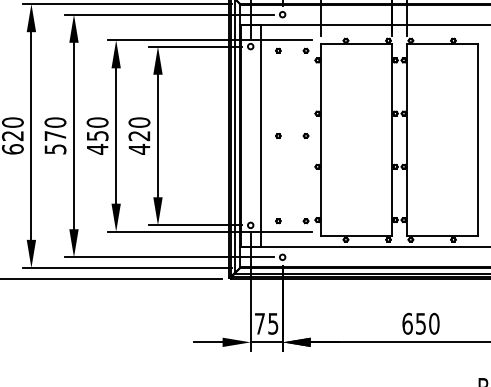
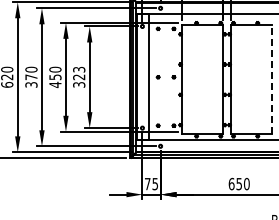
text: (139, 136) -> (79, 77), 420 -> 323
line: (477, 139) -> (271, 79), solid -> dashed
text: (53, 148) -> (30, 84), 570 -> 370

